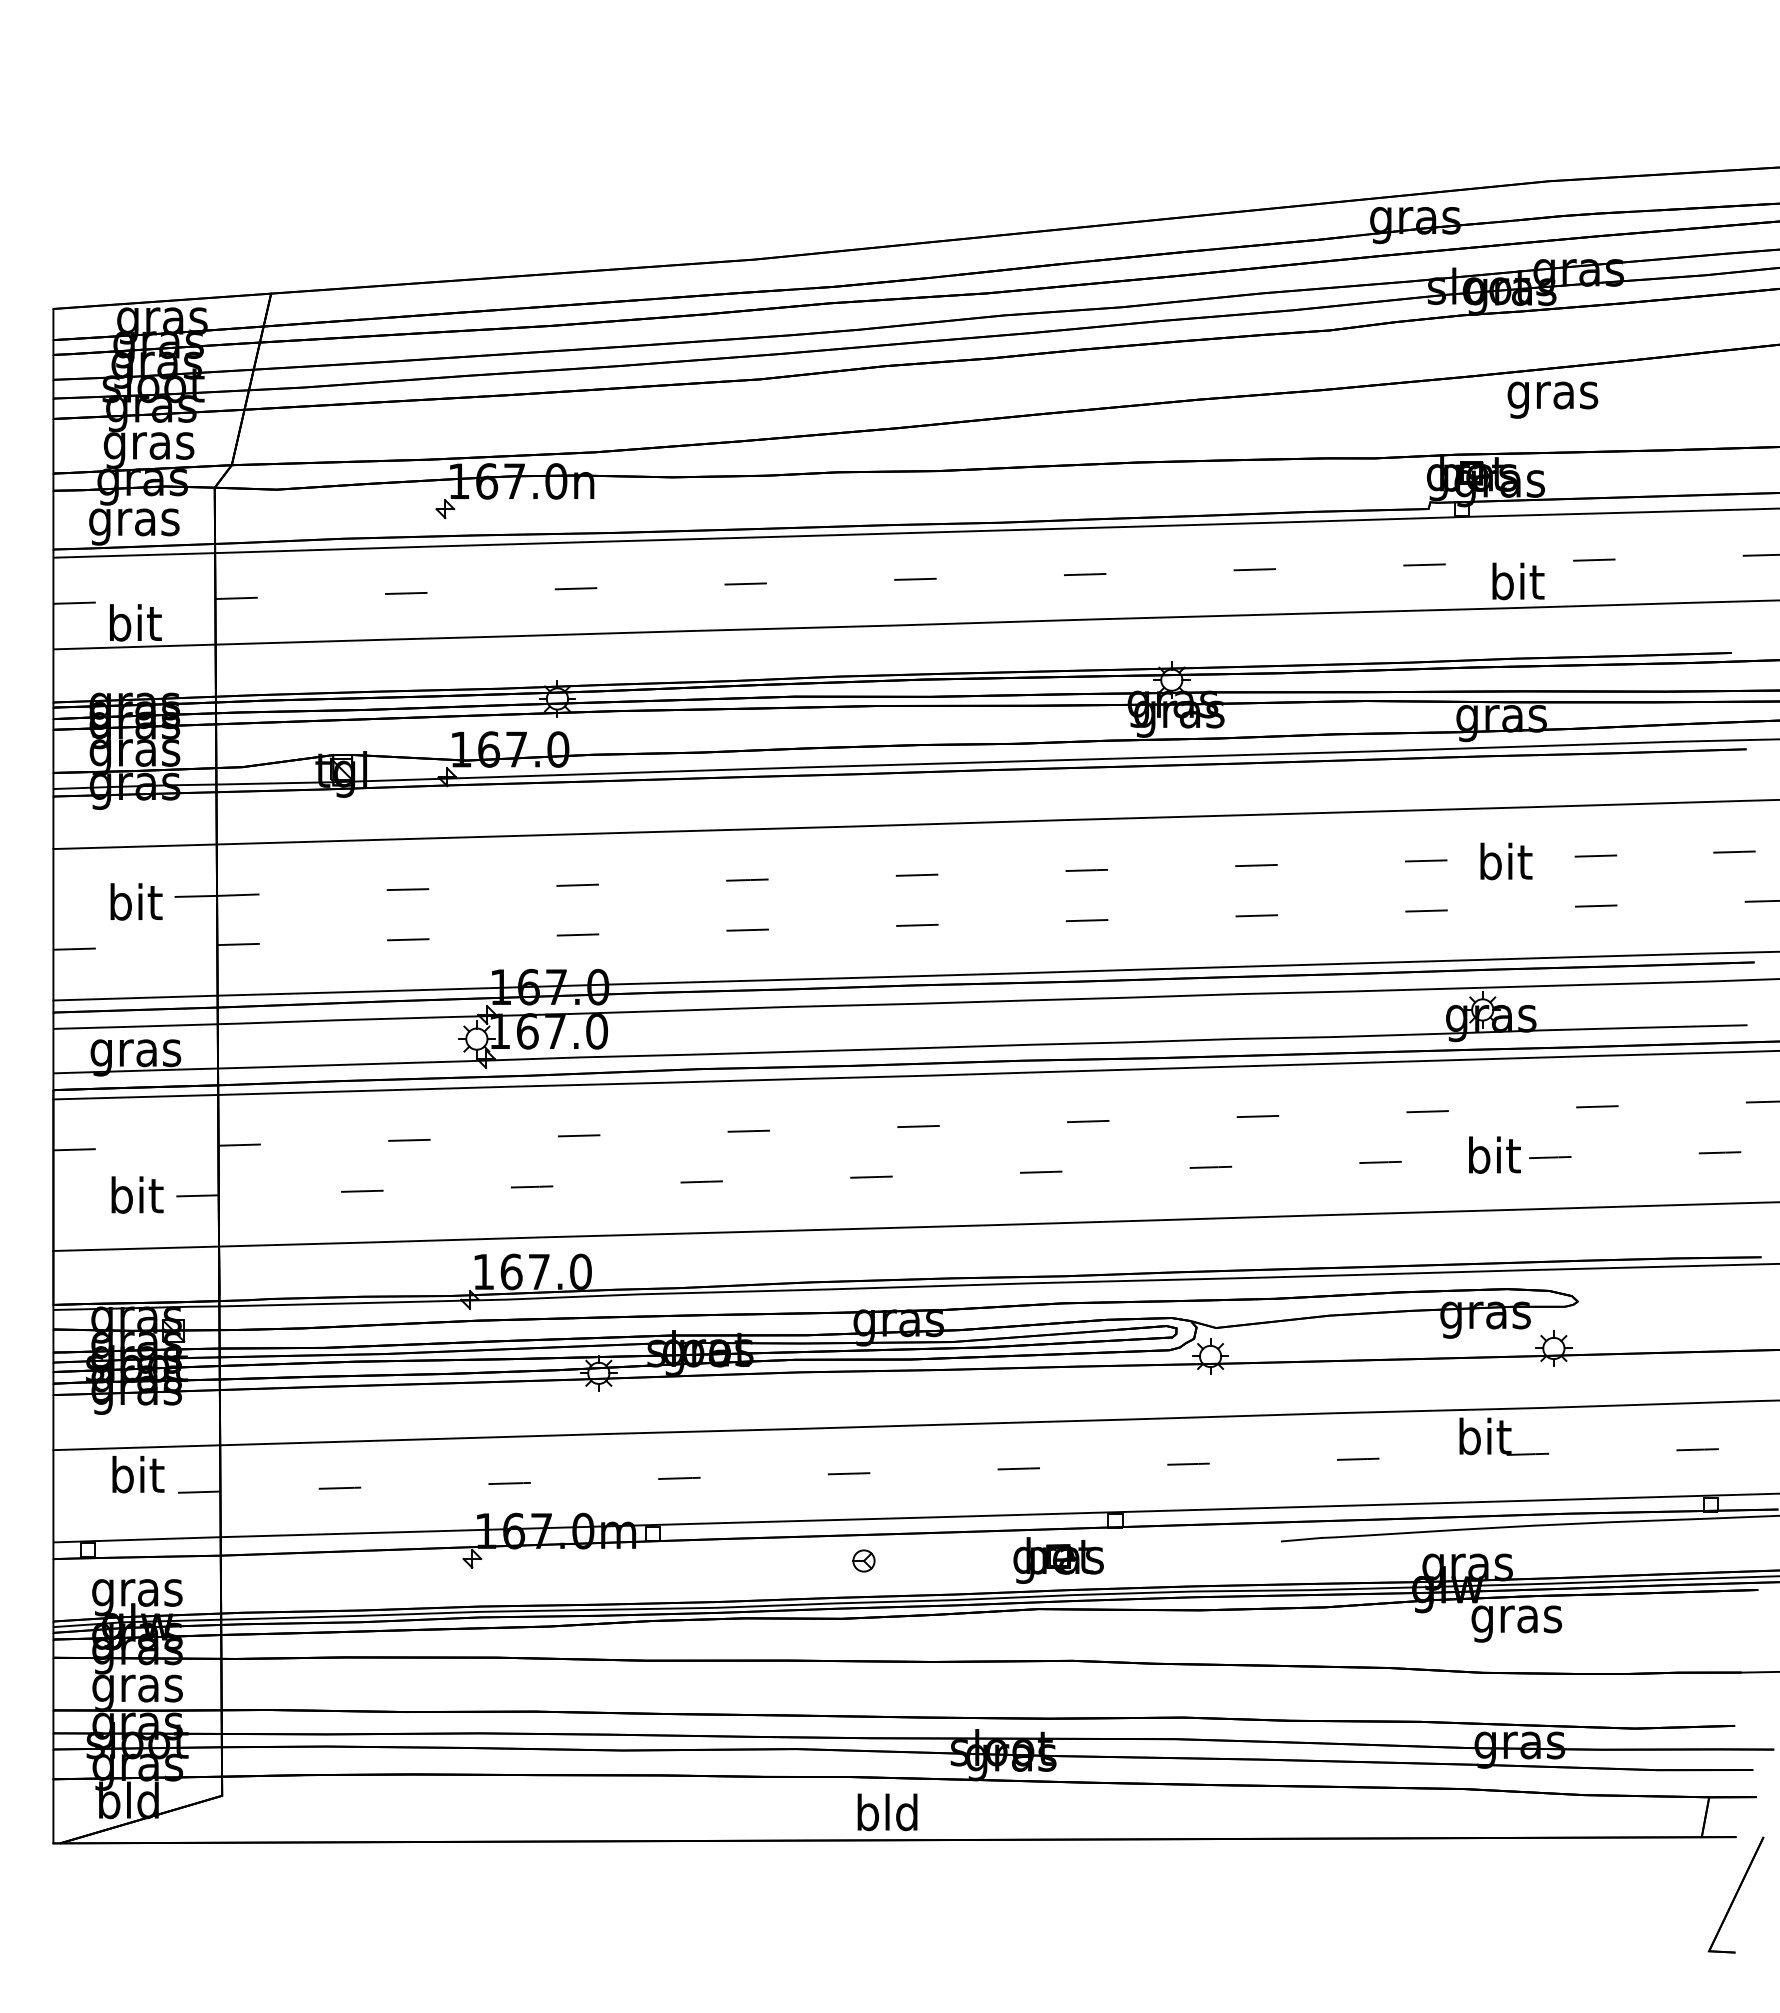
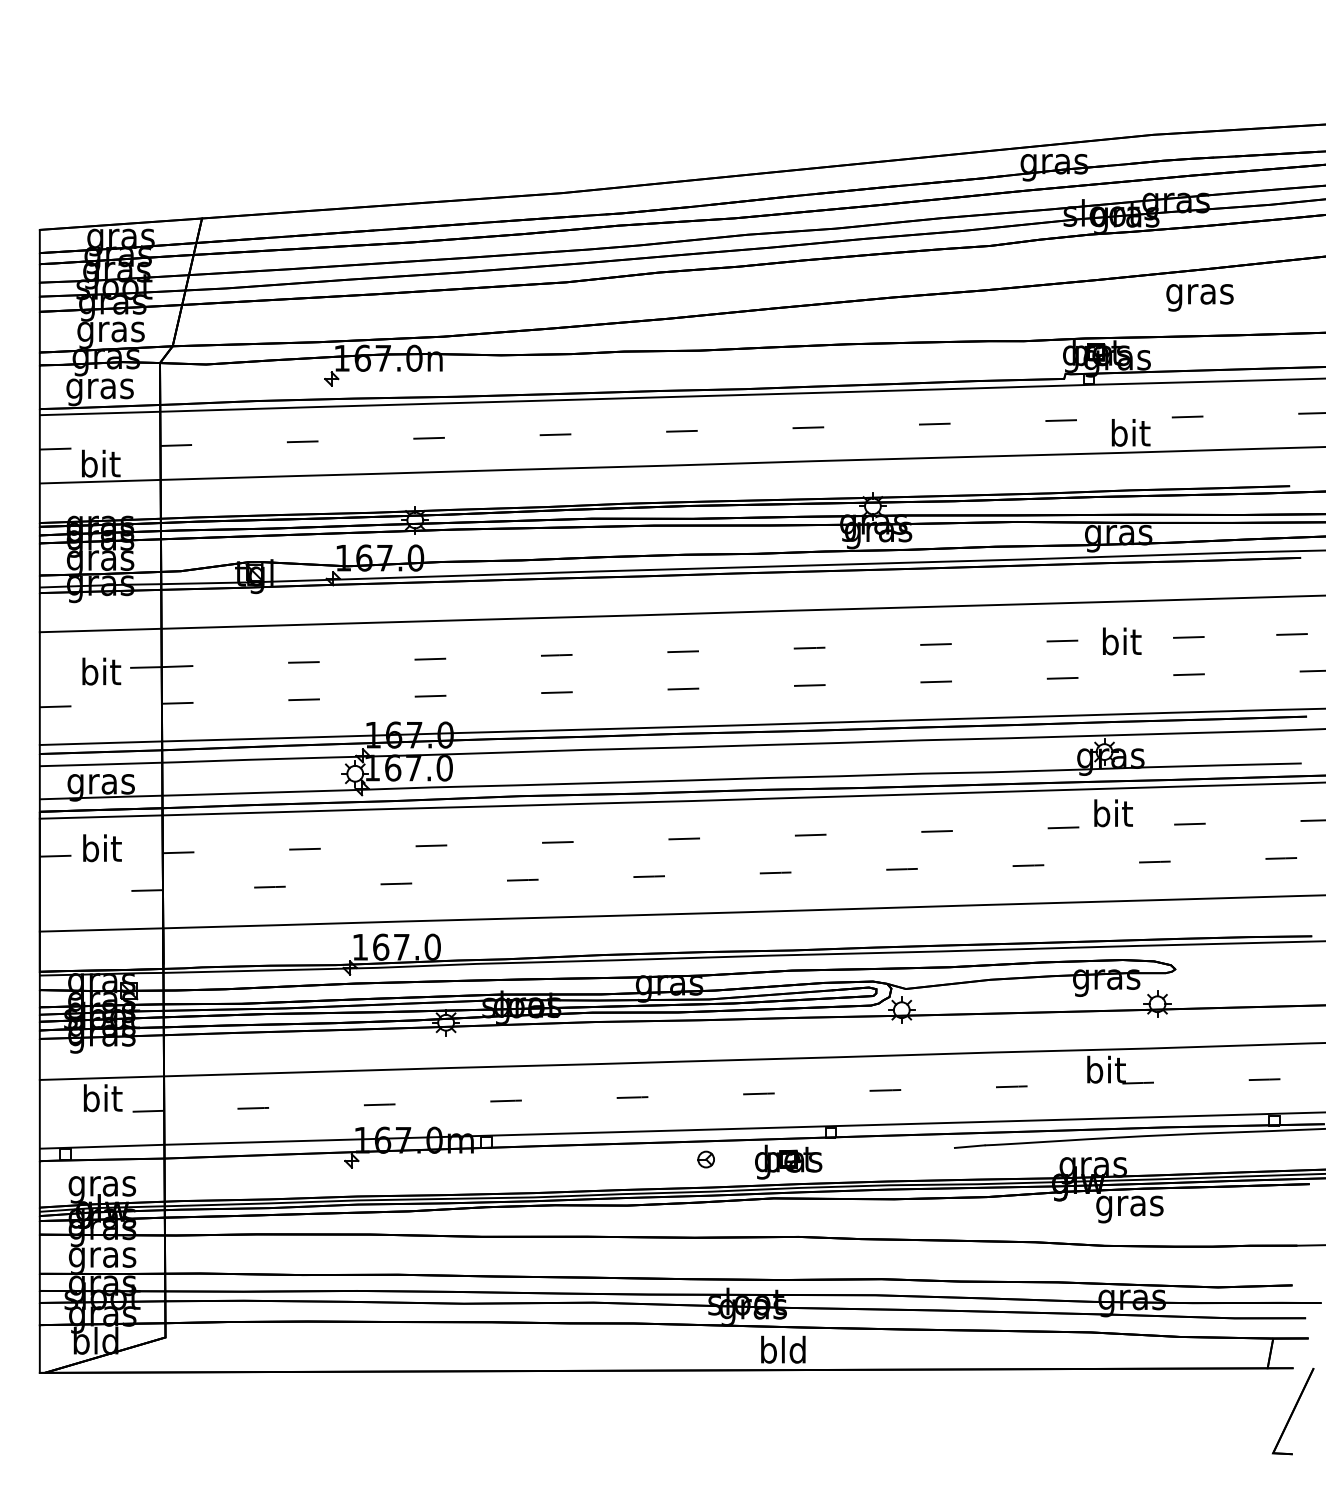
text: (1552, 399) -> (1199, 297), moved
text: (1494, 1154) -> (1113, 812), moved
text: (137, 1194) -> (102, 847), moved
part: (863, 1560) -> (705, 1159), moved
text: (887, 1812) -> (783, 1349), moved

